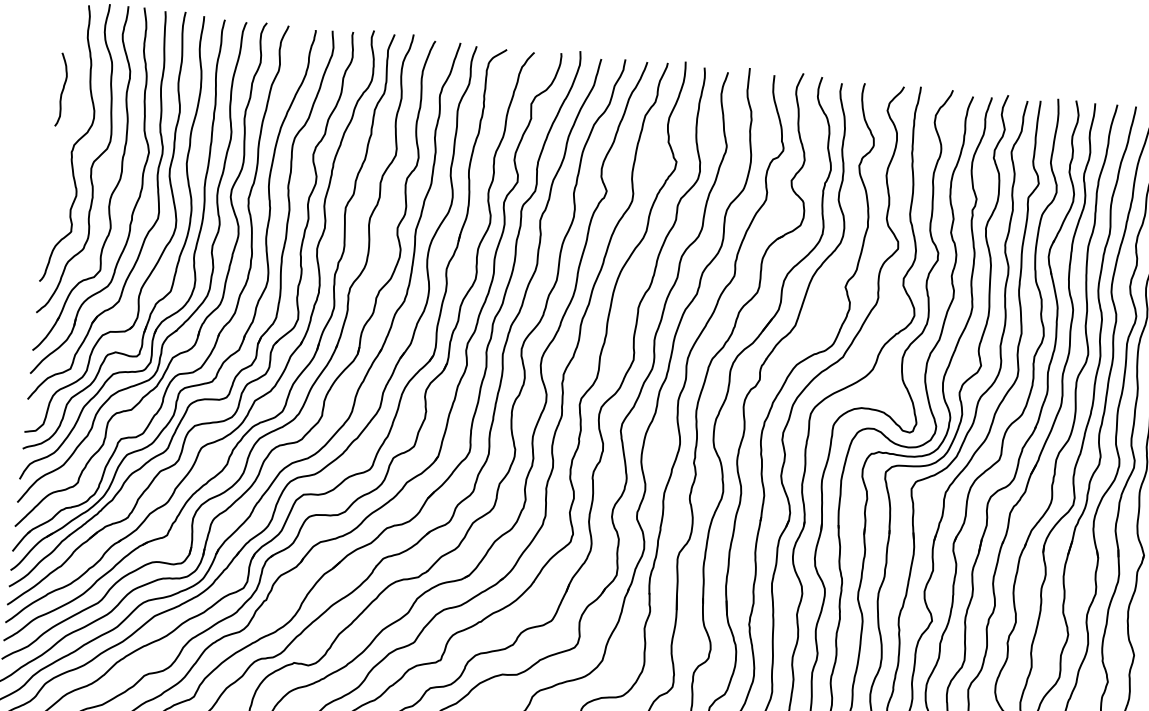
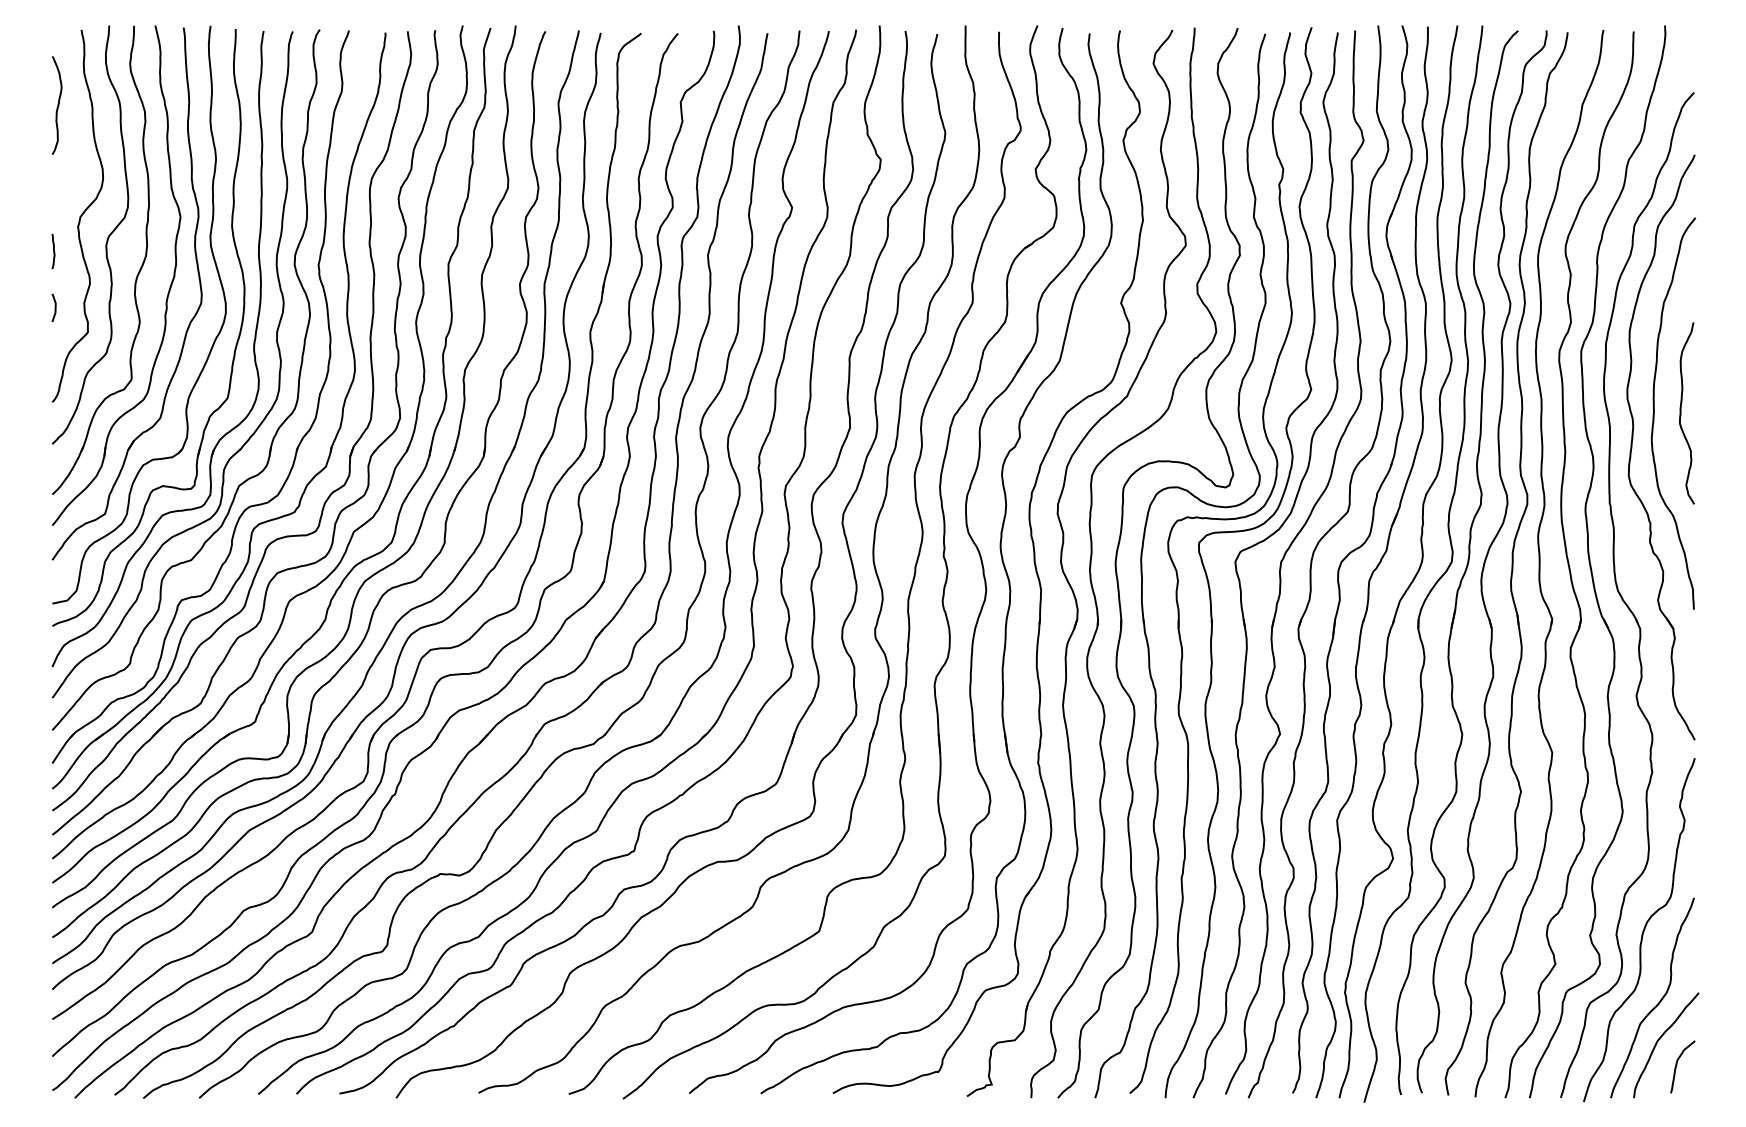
curve: (62, 89) -> (57, 105), moved
curve: (51, 168) -> (53, 251), added
curve: (48, 210) -> (54, 307), added

